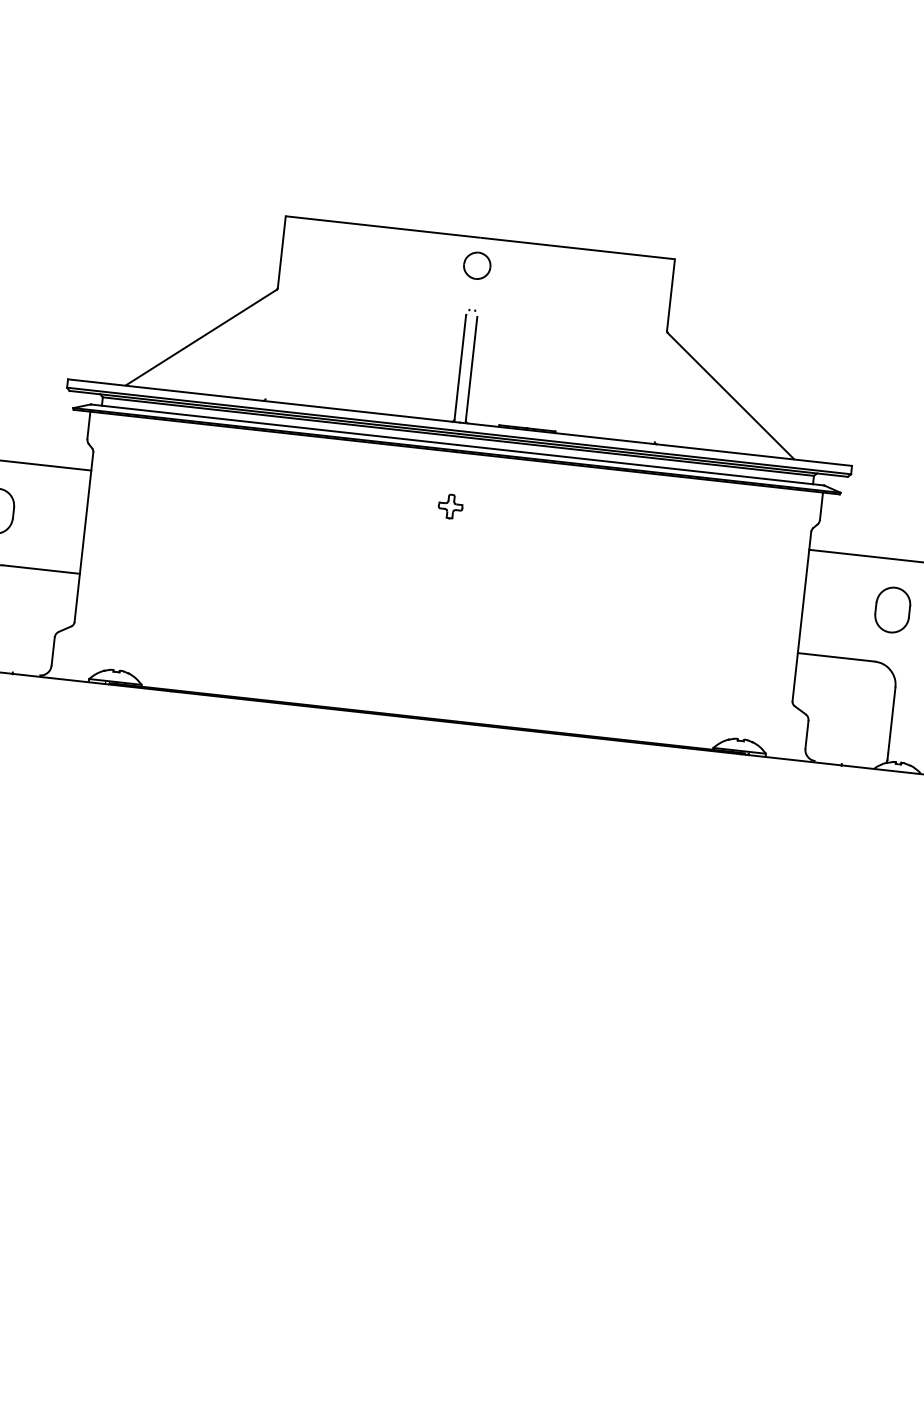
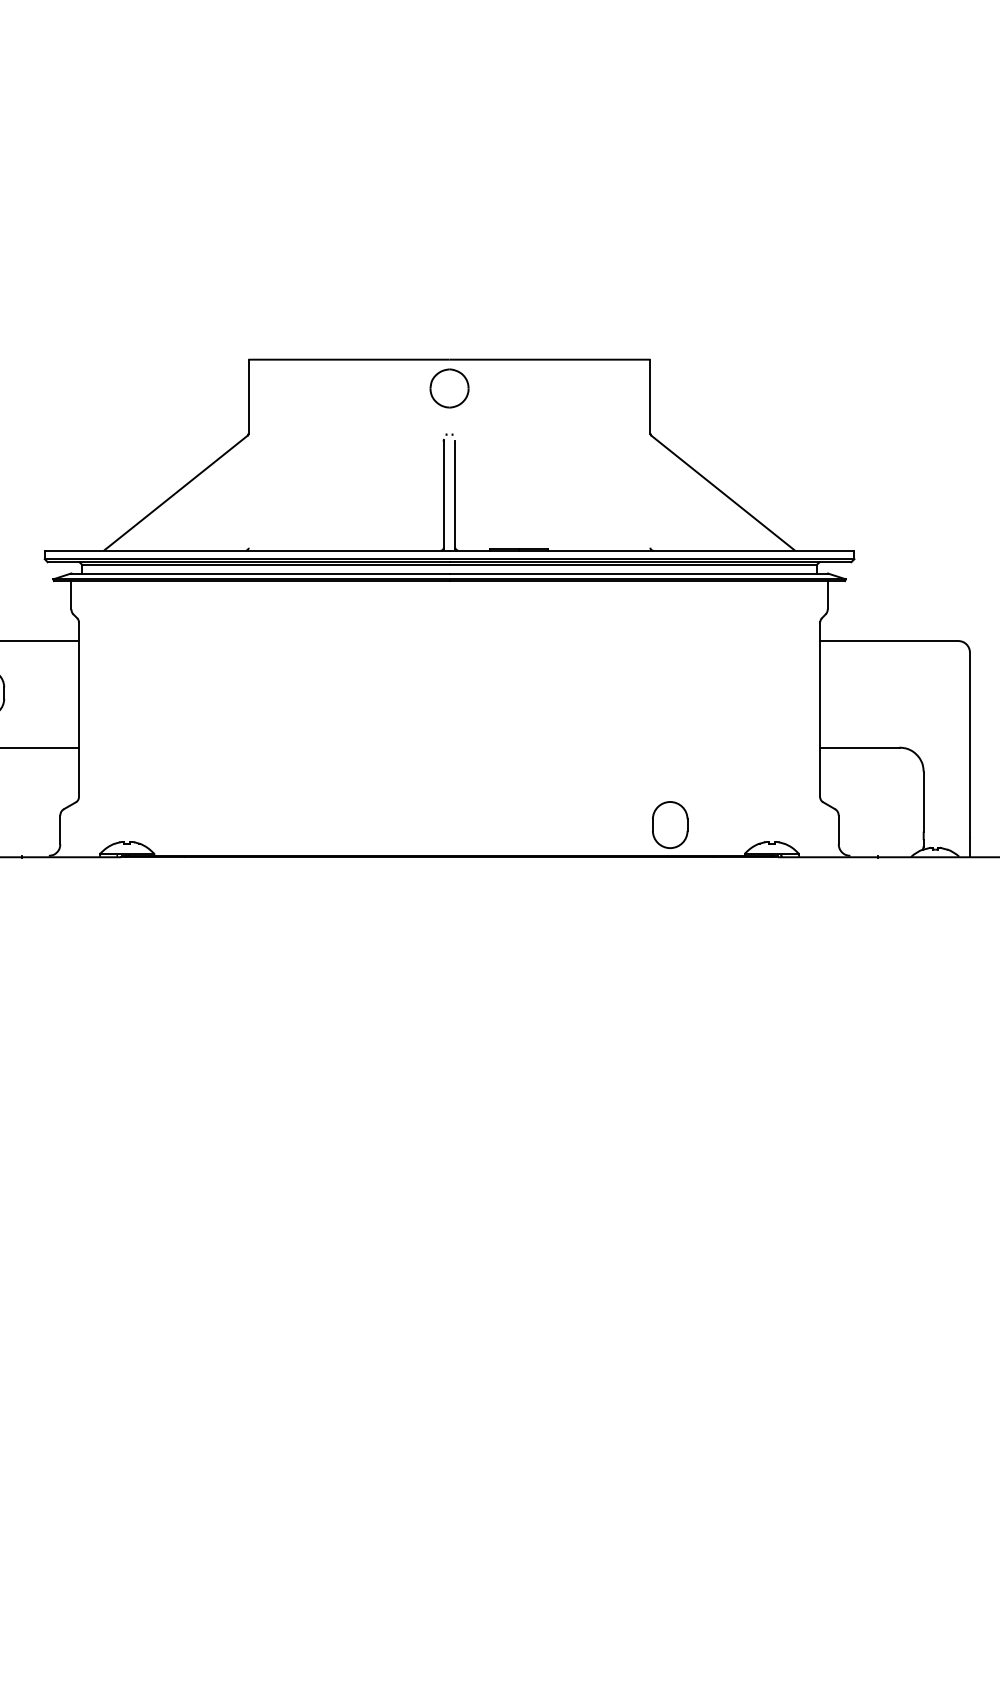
part: (477, 265) -> (449, 388), size x1.4
part: (450, 506) -> (449, 637), removed
part: (893, 609) -> (670, 824), moved

